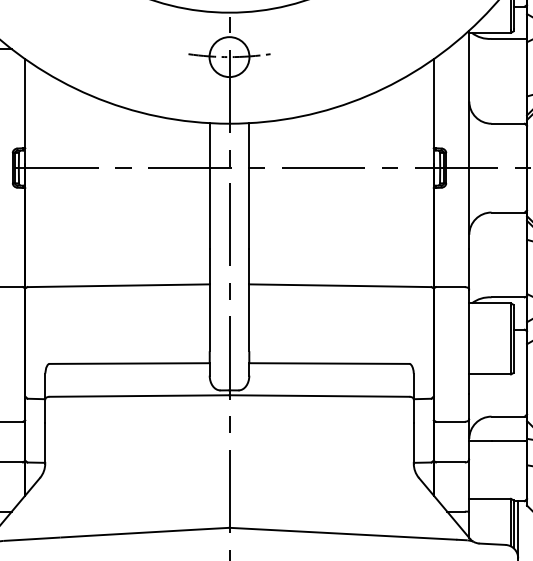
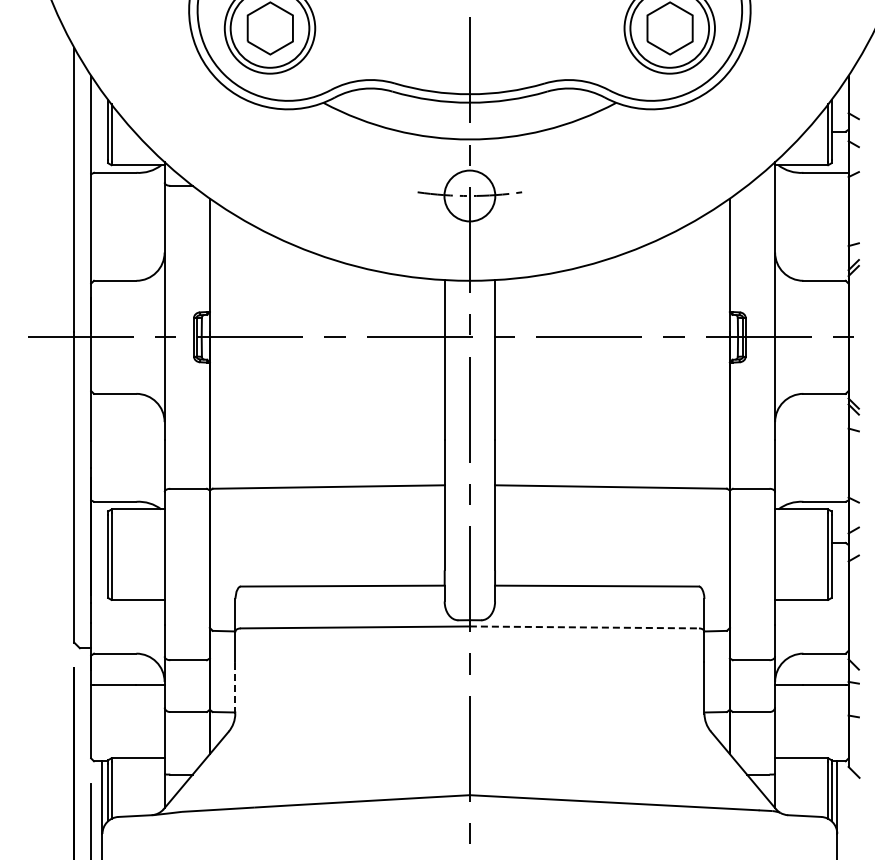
line: (319, 396) -> (584, 627), solid -> dashed
line: (45, 443) -> (235, 687), solid -> dashed

